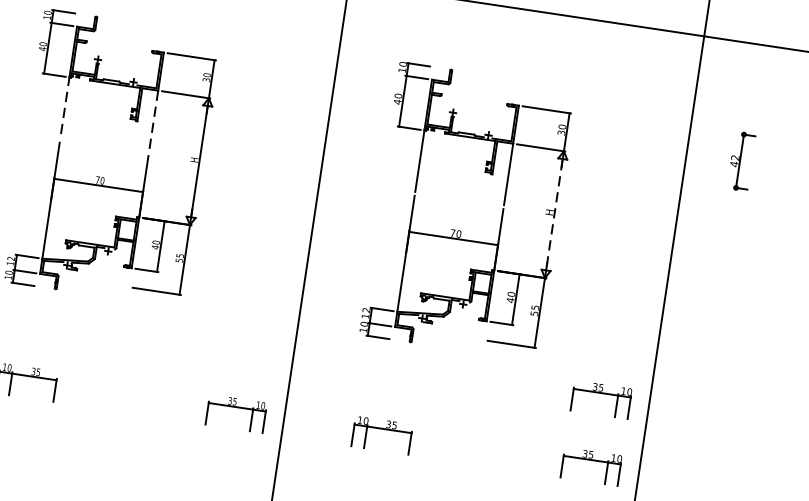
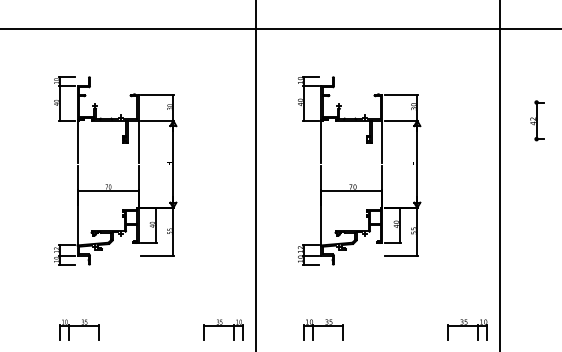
line: (64, 107) -> (77, 141), dashed -> solid
line: (153, 122) -> (138, 142), dashed -> solid
part: (741, 160) -> (537, 120), moved
line: (554, 214) -> (417, 164), dashed -> solid
part: (601, 398) -> (467, 283), removed

